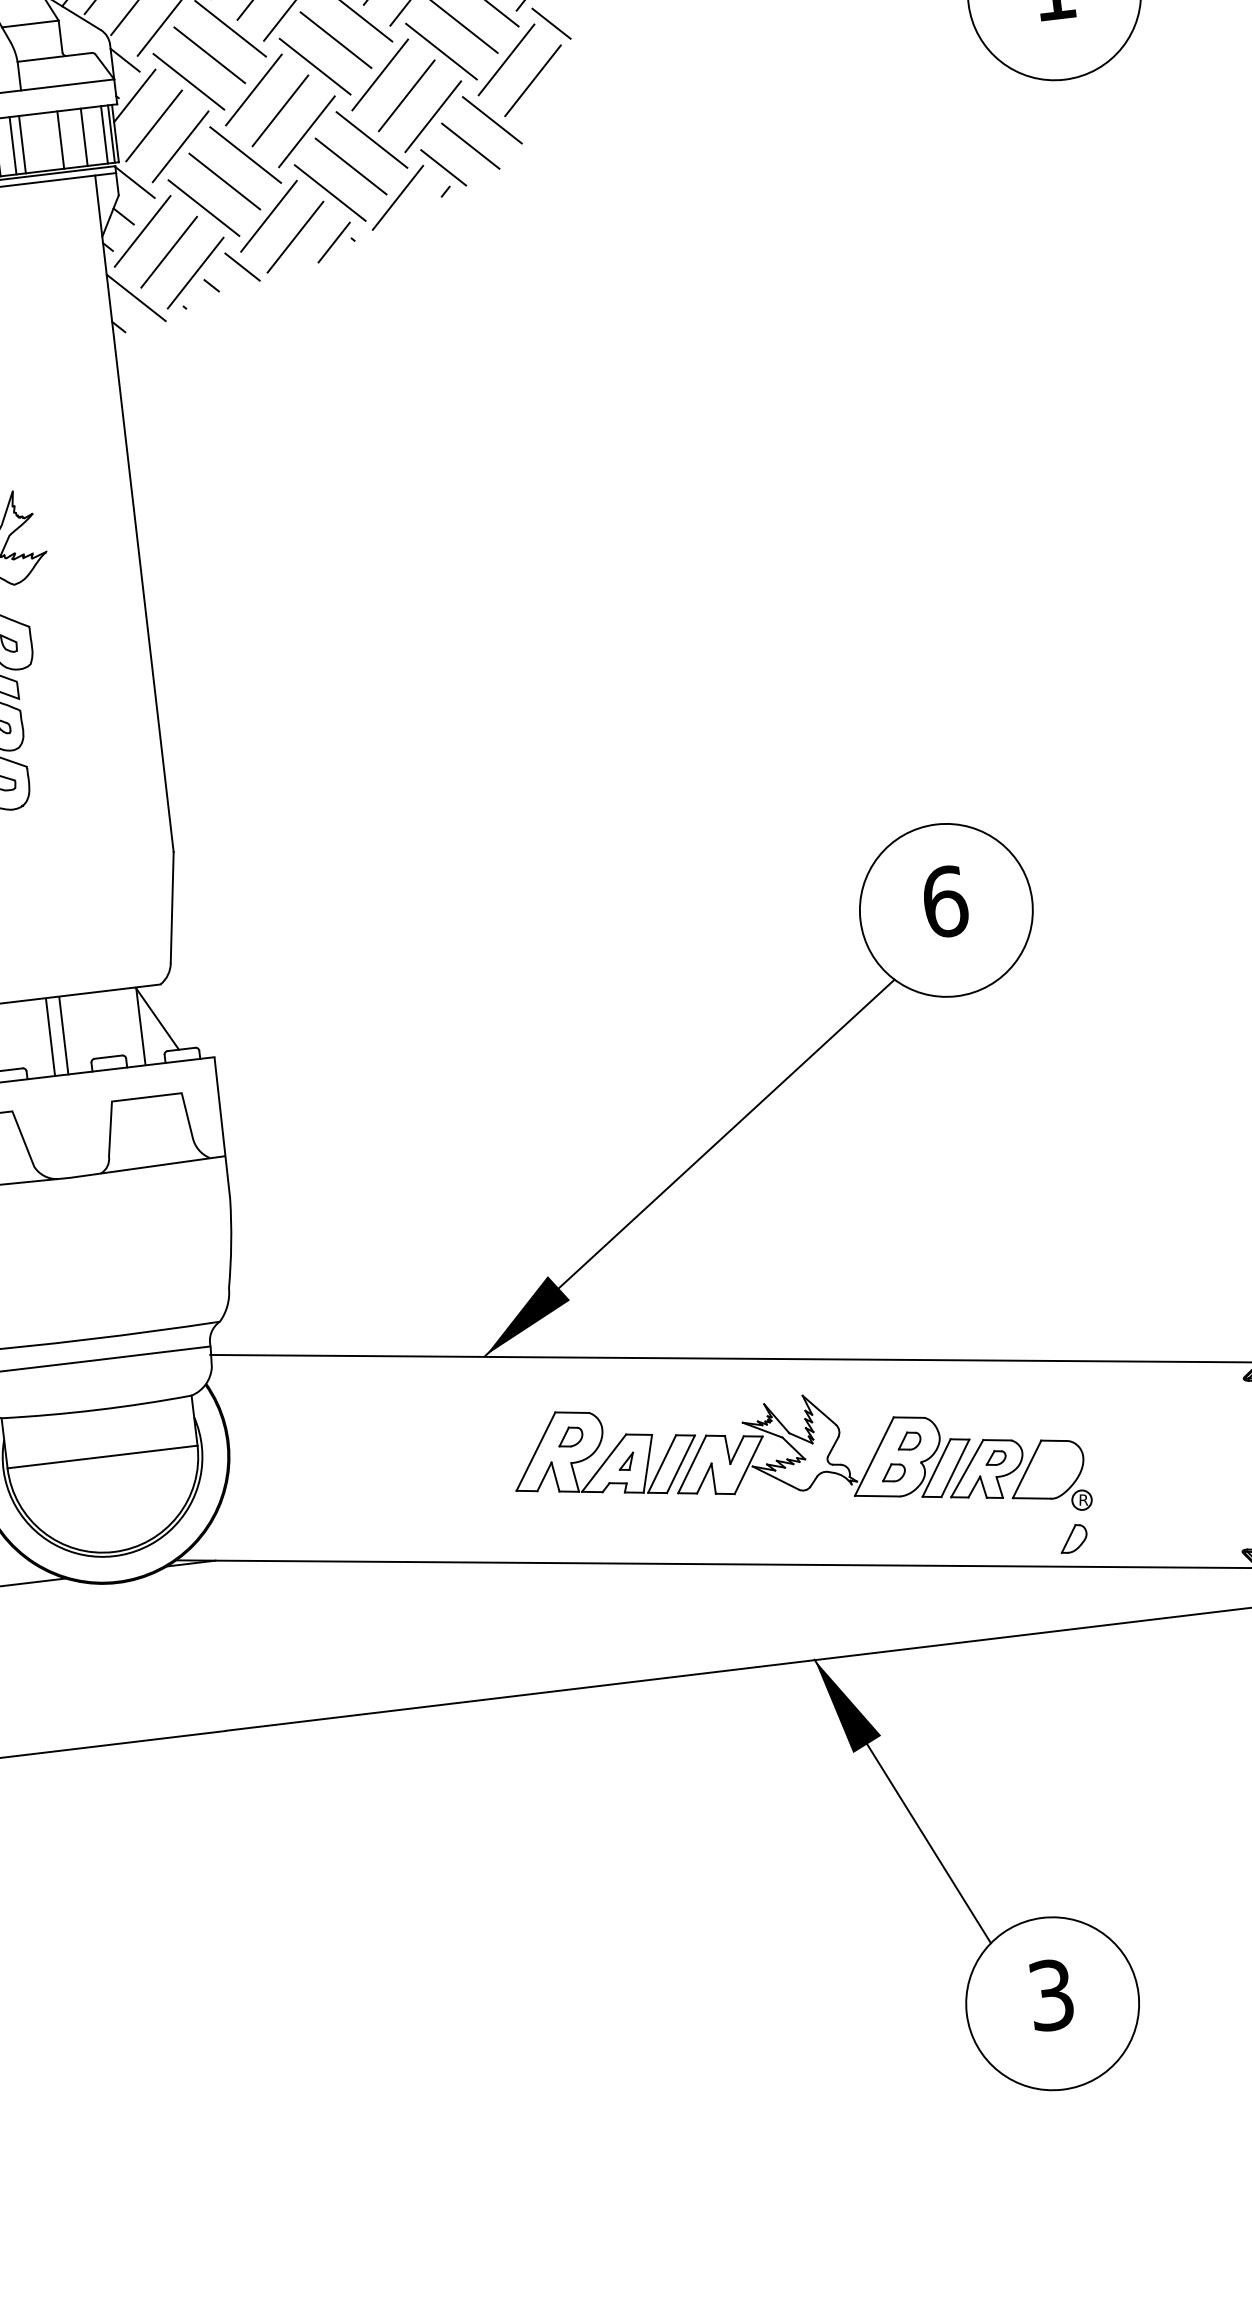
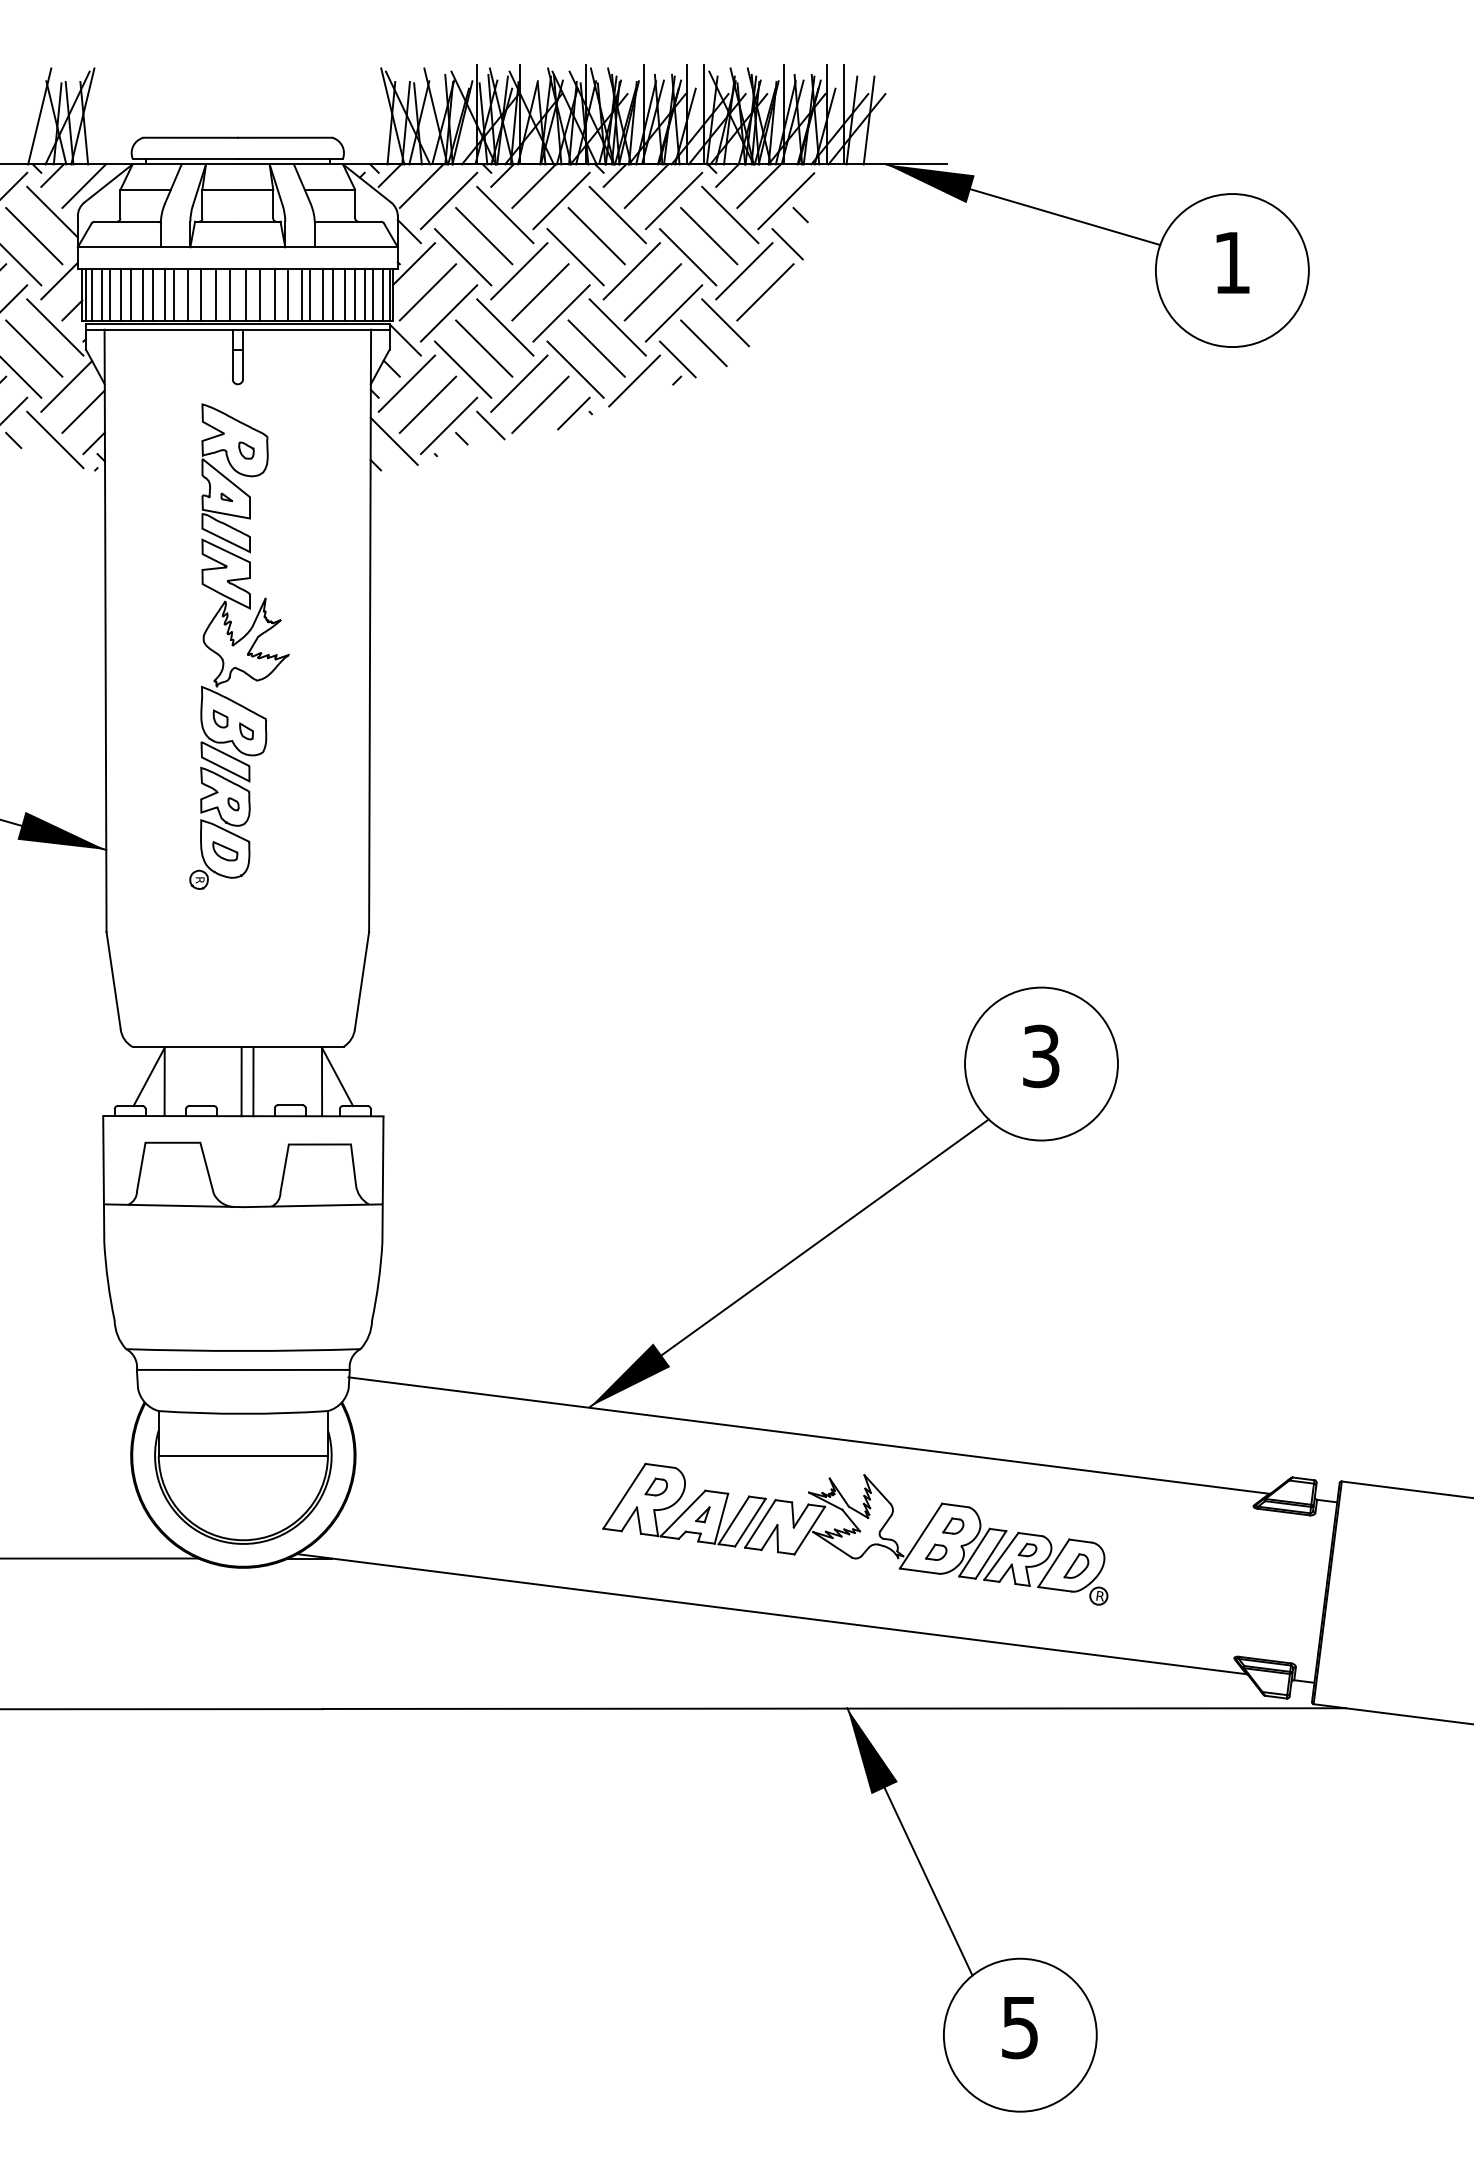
line: (93, 135) -> (373, 294), added
line: (71, 138) -> (354, 294), added
line: (47, 141) -> (332, 294), added
line: (35, 142) -> (322, 294), added
text: (945, 901) -> (1041, 1056), 6 -> 3
part: (1073, 1538) -> (1076, 1565), moved
text: (1051, 1993) -> (1020, 2026), 3 -> 5

